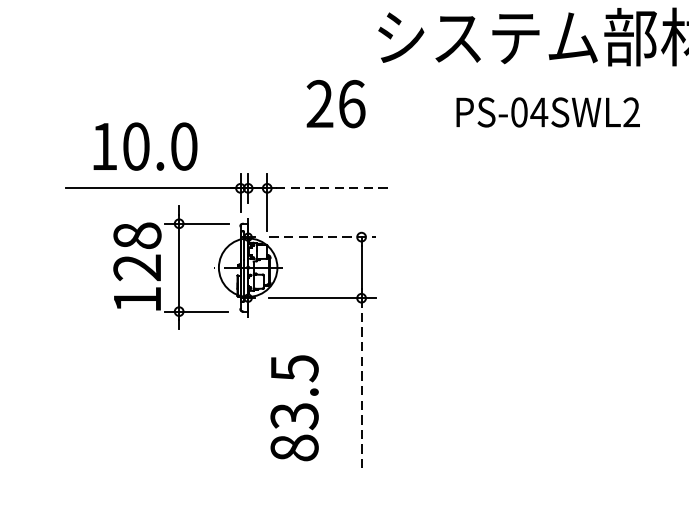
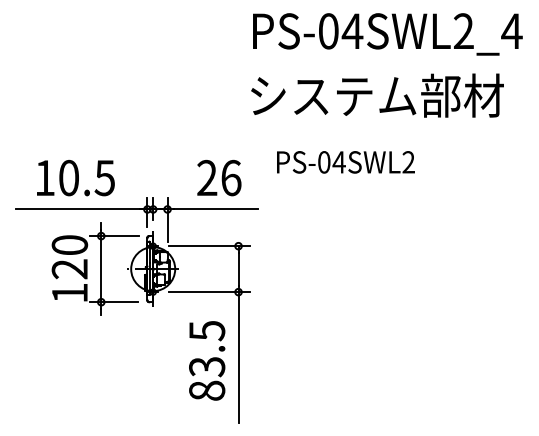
text: (336, 103) -> (219, 177), moved
text: (547, 112) -> (345, 162), moved
text: (183, 145) -> (104, 177), 10.0 -> 10.5
line: (332, 188) -> (216, 209), dashed -> solid
text: (136, 236) -> (69, 245), 128 -> 120
line: (323, 237) -> (209, 246), dashed -> solid
line: (361, 385) -> (238, 357), dashed -> solid
text: (295, 407) -> (207, 360), moved

